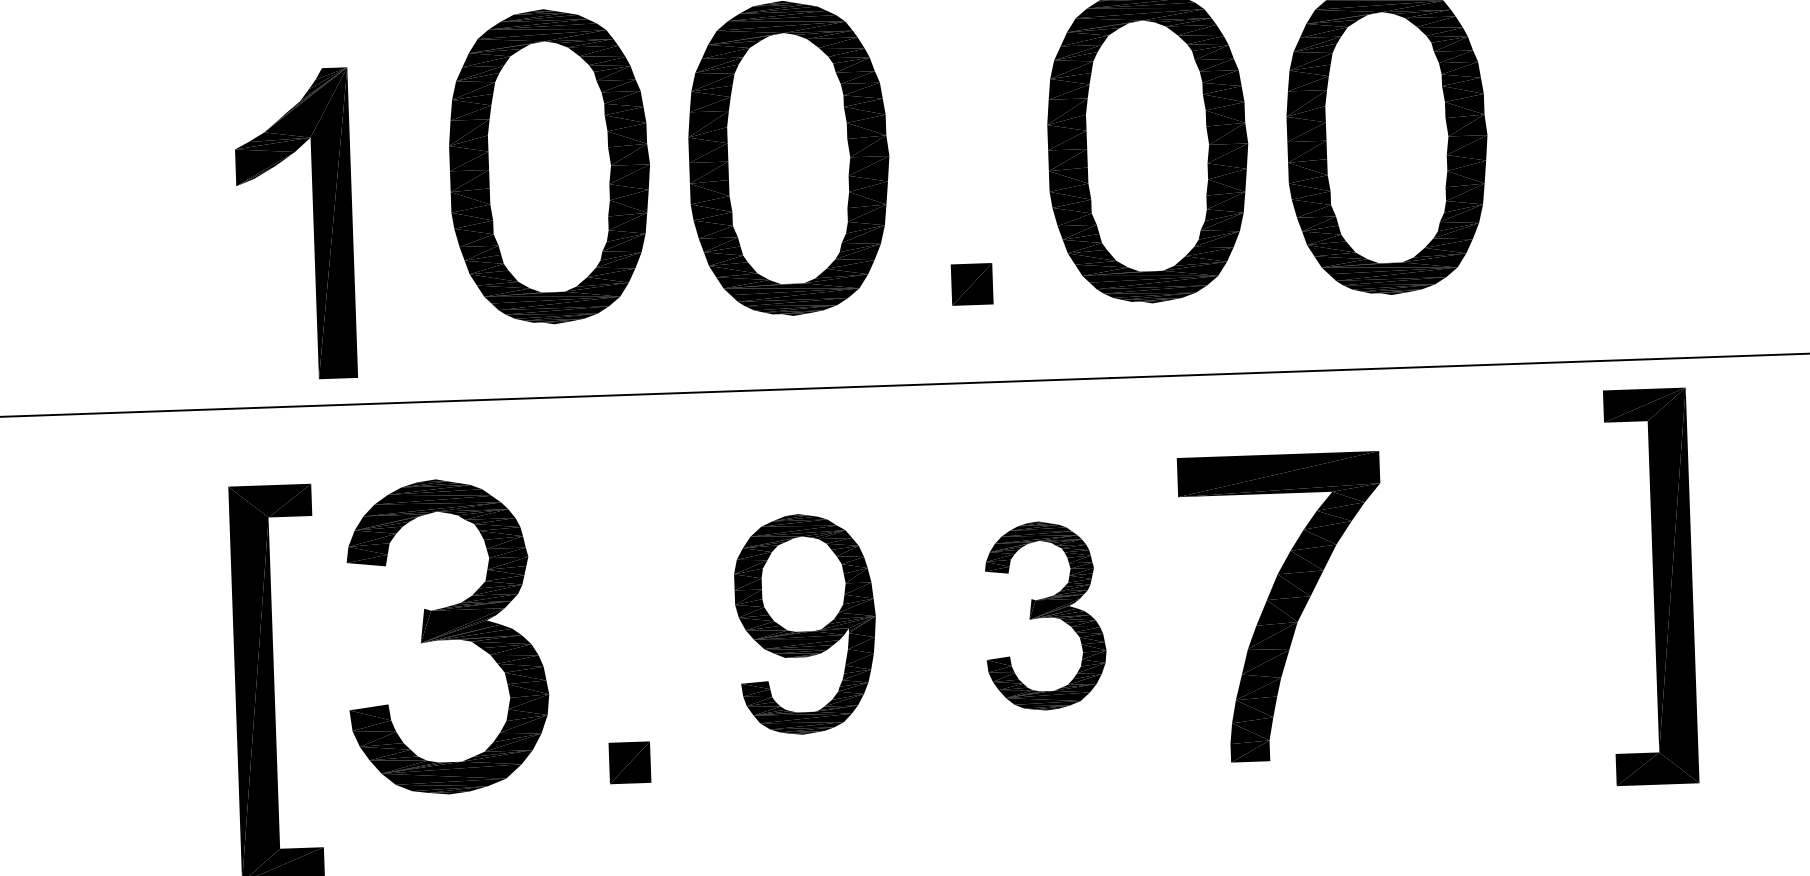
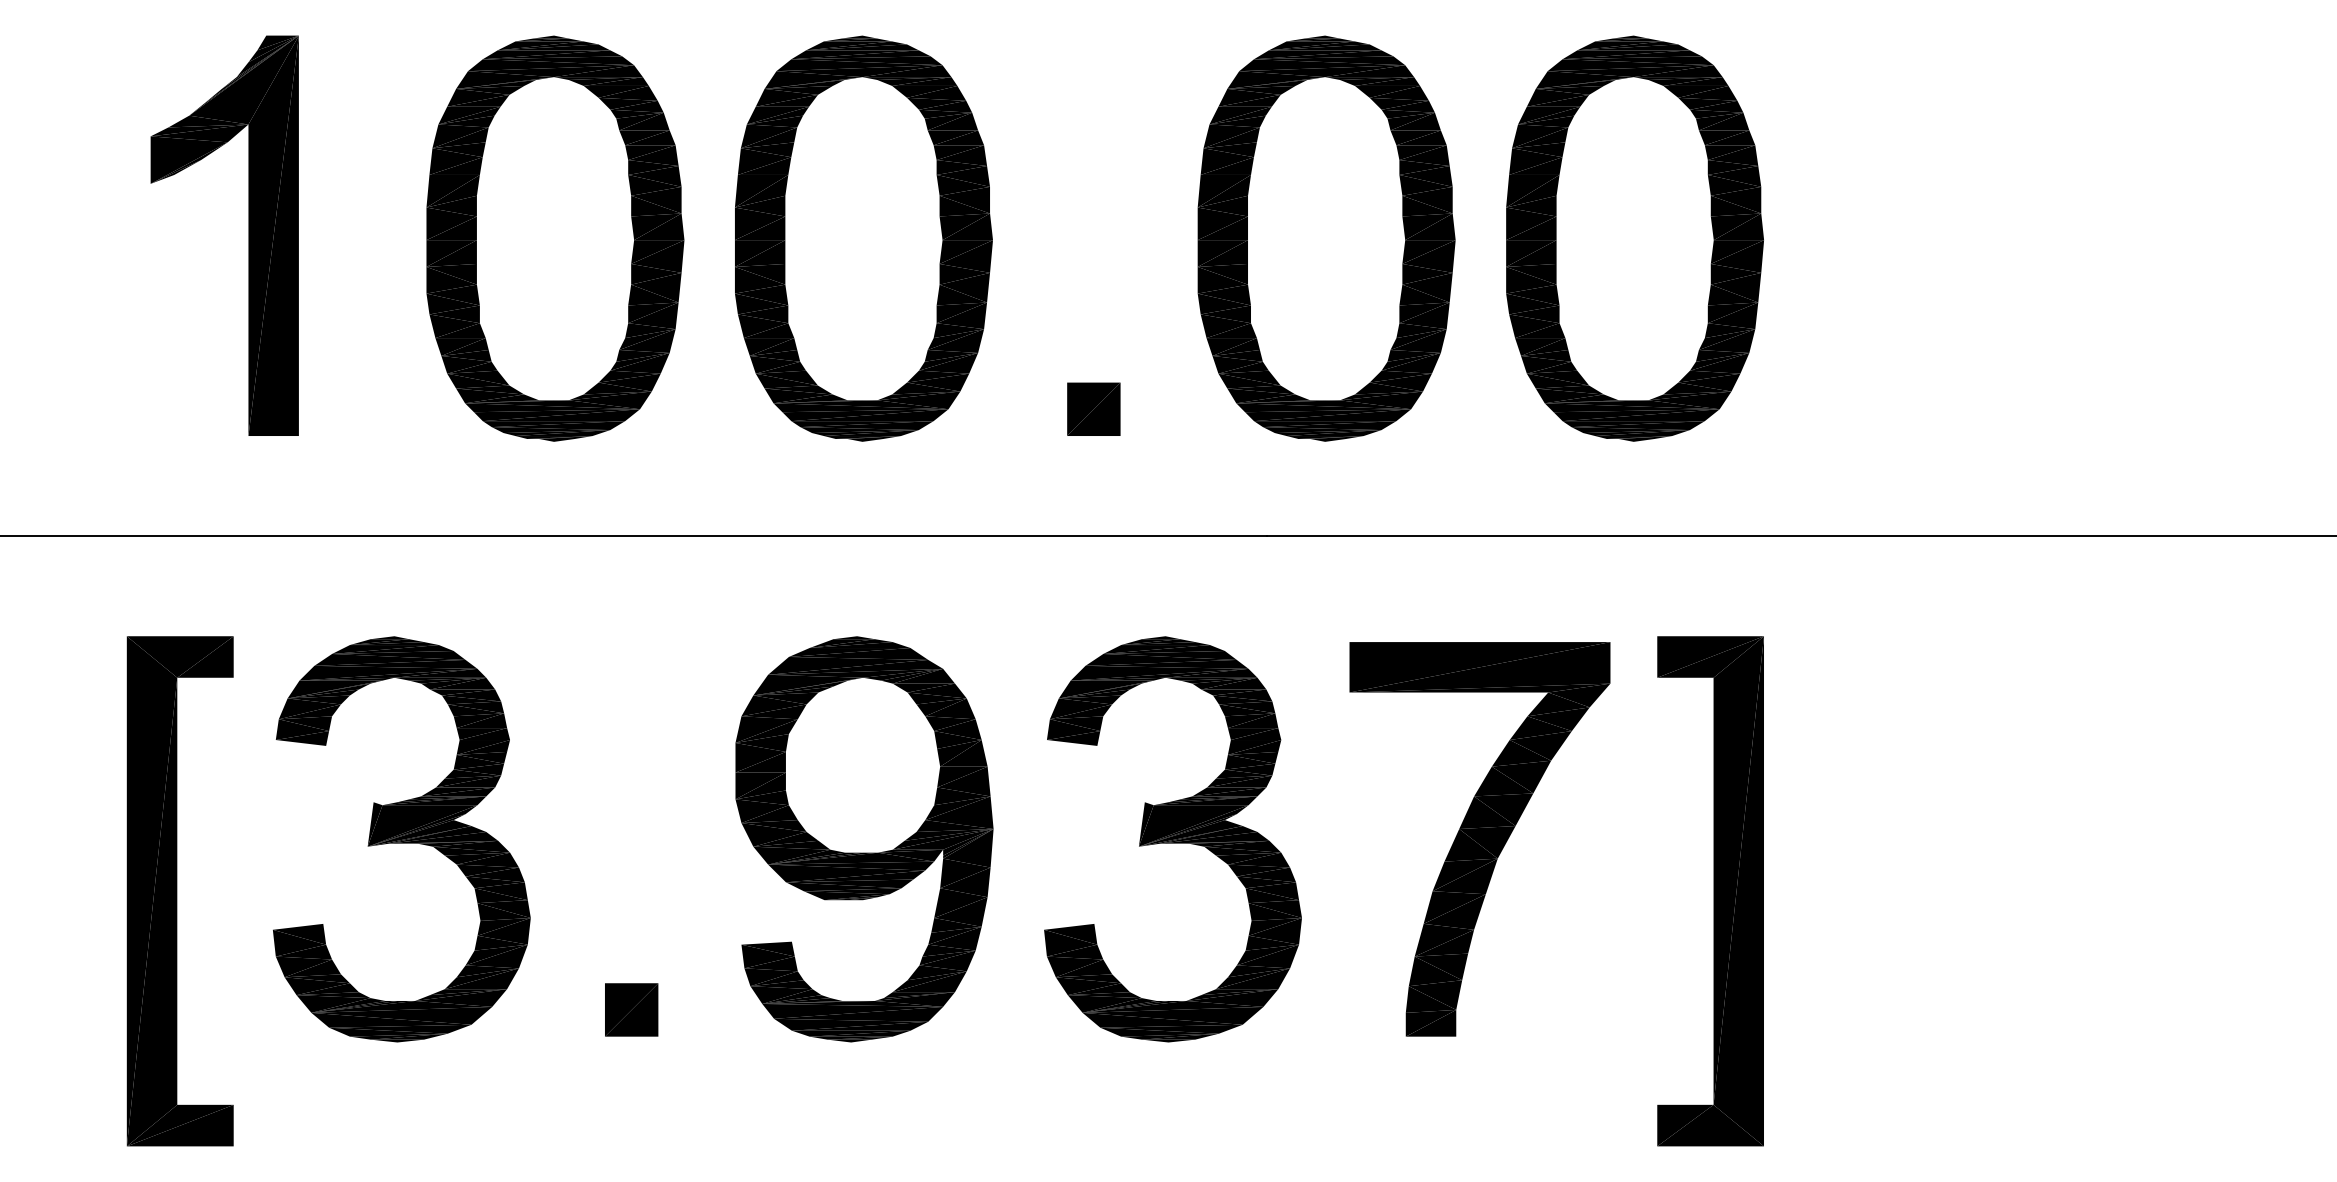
part: (313, 223) -> (248, 235), moved
part: (1651, 587) -> (1710, 891), moved
part: (1044, 615) -> (1172, 839), size x1.67
part: (805, 624) -> (864, 839), size x1.43

